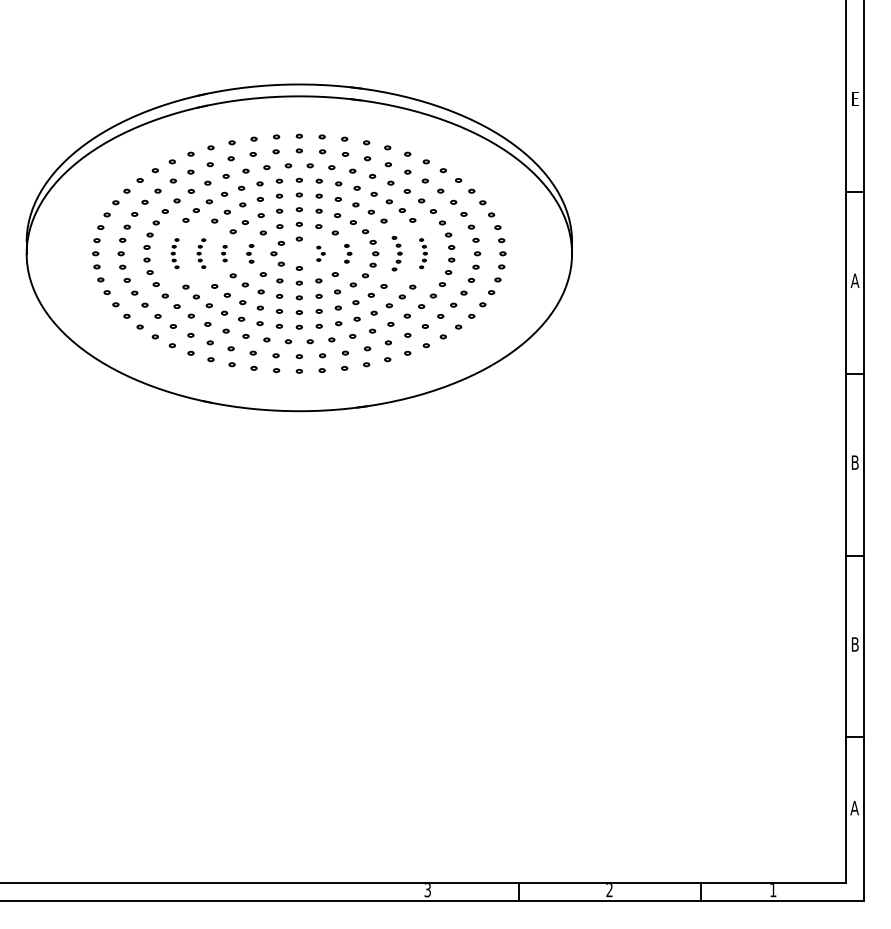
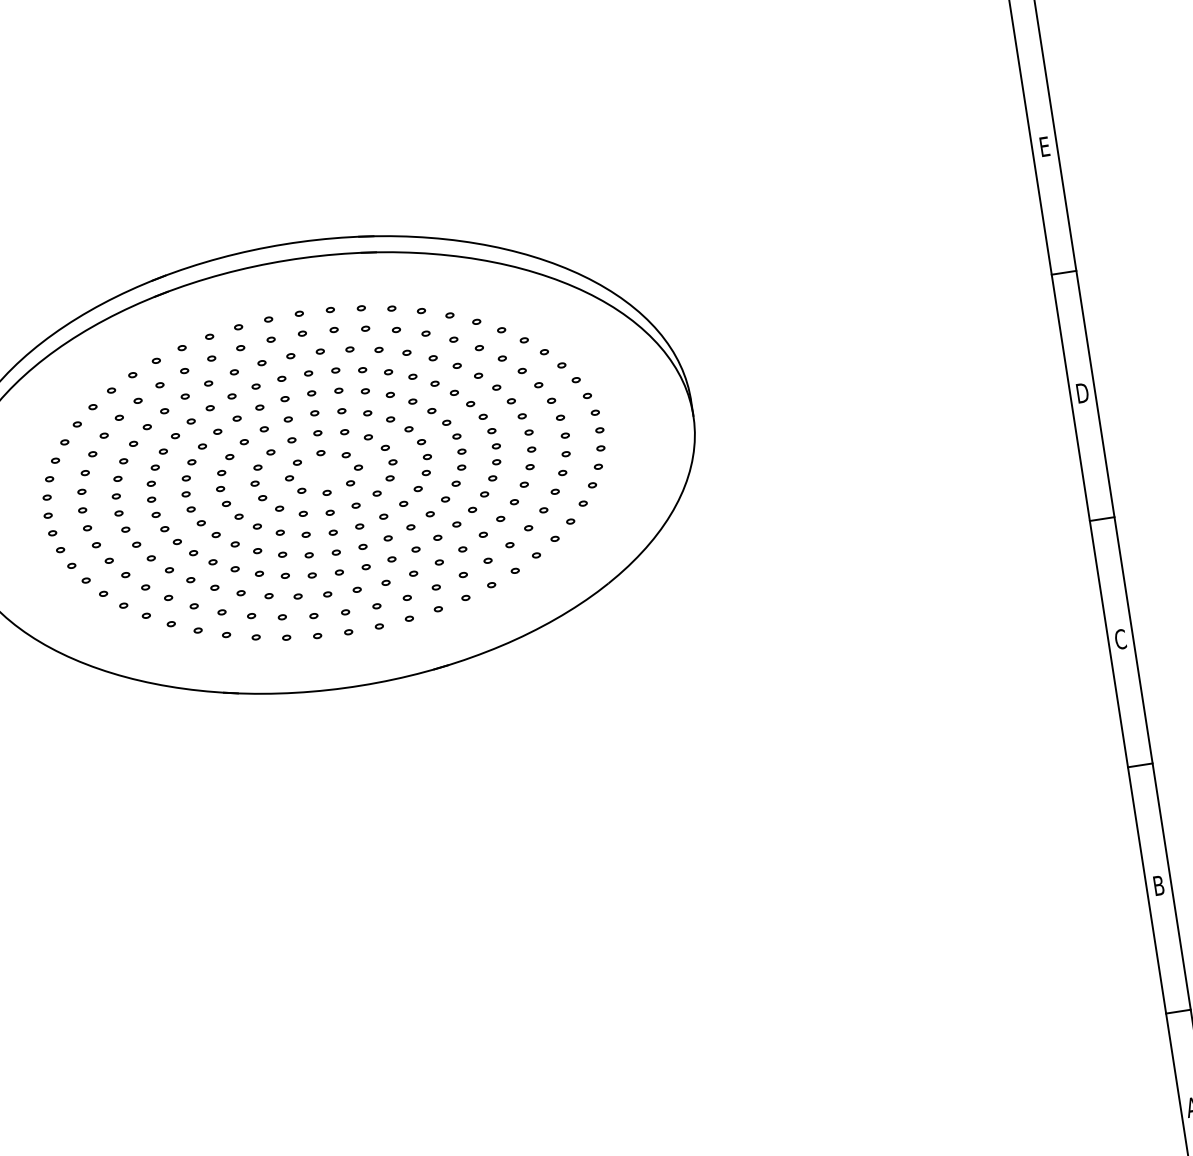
part: (174, 253) -> (154, 498), size x1.67
part: (201, 253) -> (191, 493), size x1.67
part: (224, 253) -> (222, 488), size x1.67
part: (249, 253) -> (256, 483), size x1.43
part: (320, 253) -> (352, 468), size x1.67
part: (347, 253) -> (389, 462), size x1.43
part: (396, 253) -> (455, 452), size x1.43
part: (423, 253) -> (492, 446), size x1.67
text: (854, 280) -> (1081, 392), A -> D
text: (854, 462) -> (1119, 639), B -> C

